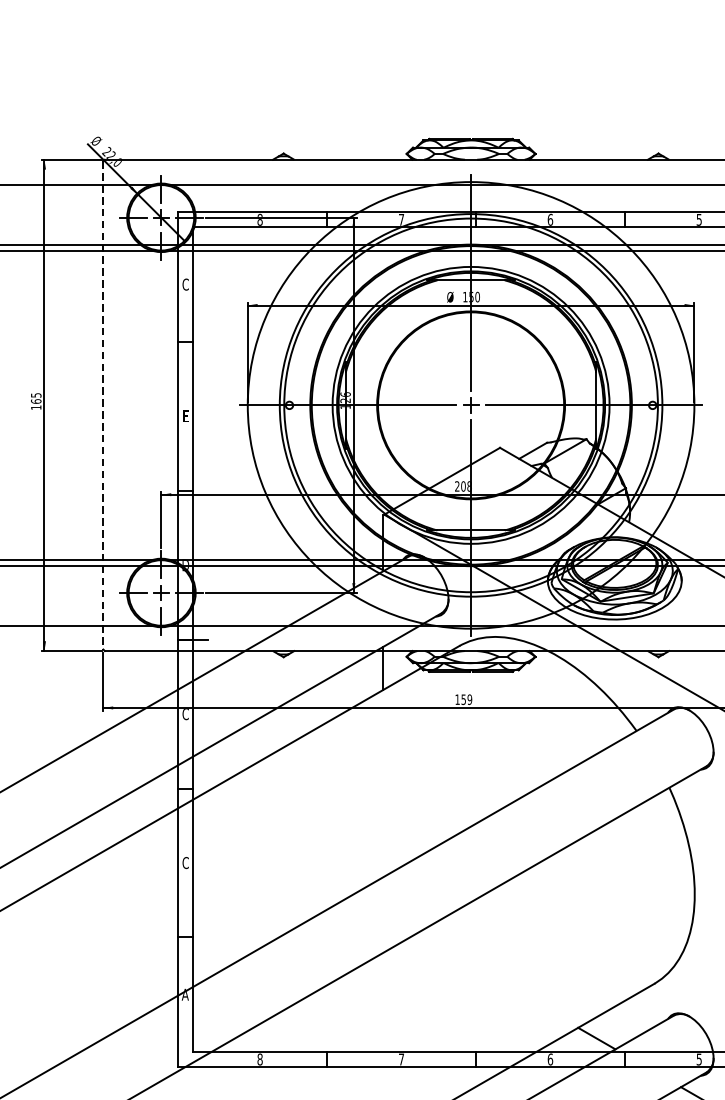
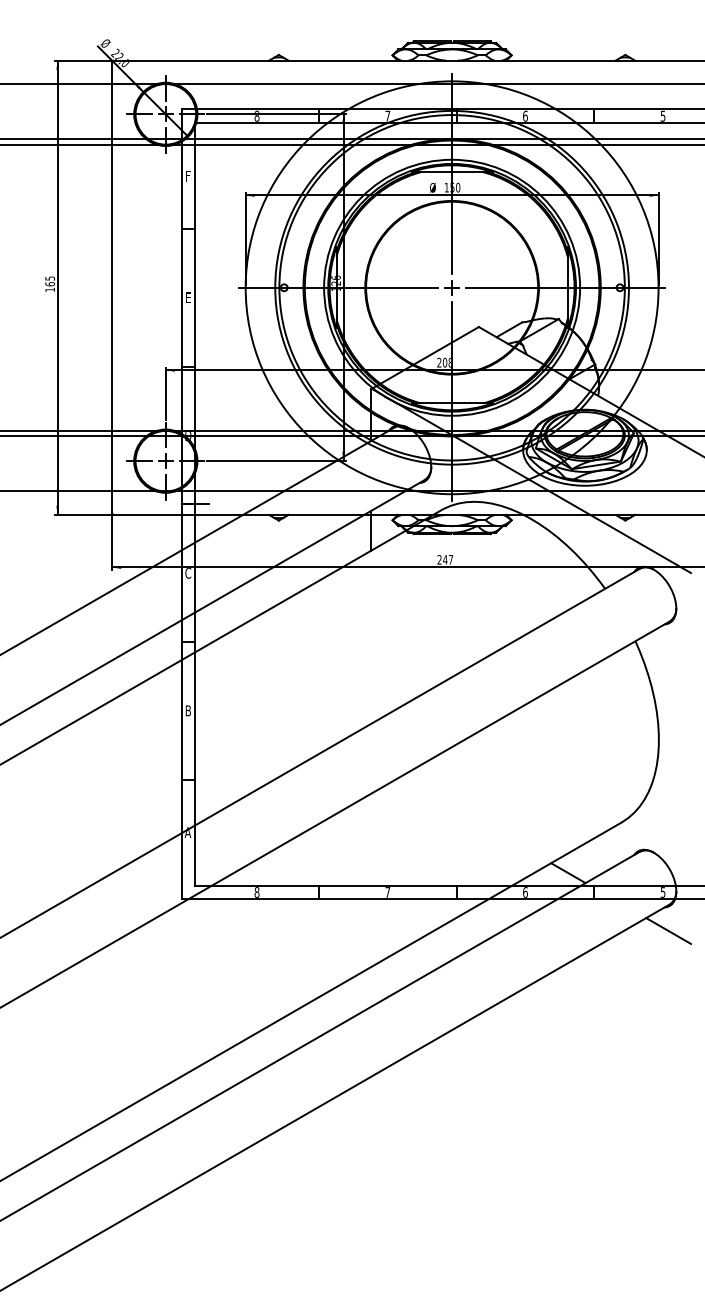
text: (185, 283) -> (188, 175), C -> F
line: (103, 405) -> (112, 287), dashed -> solid
text: (463, 699) -> (445, 559), 159 -> 247
text: (185, 862) -> (188, 710), C -> B

